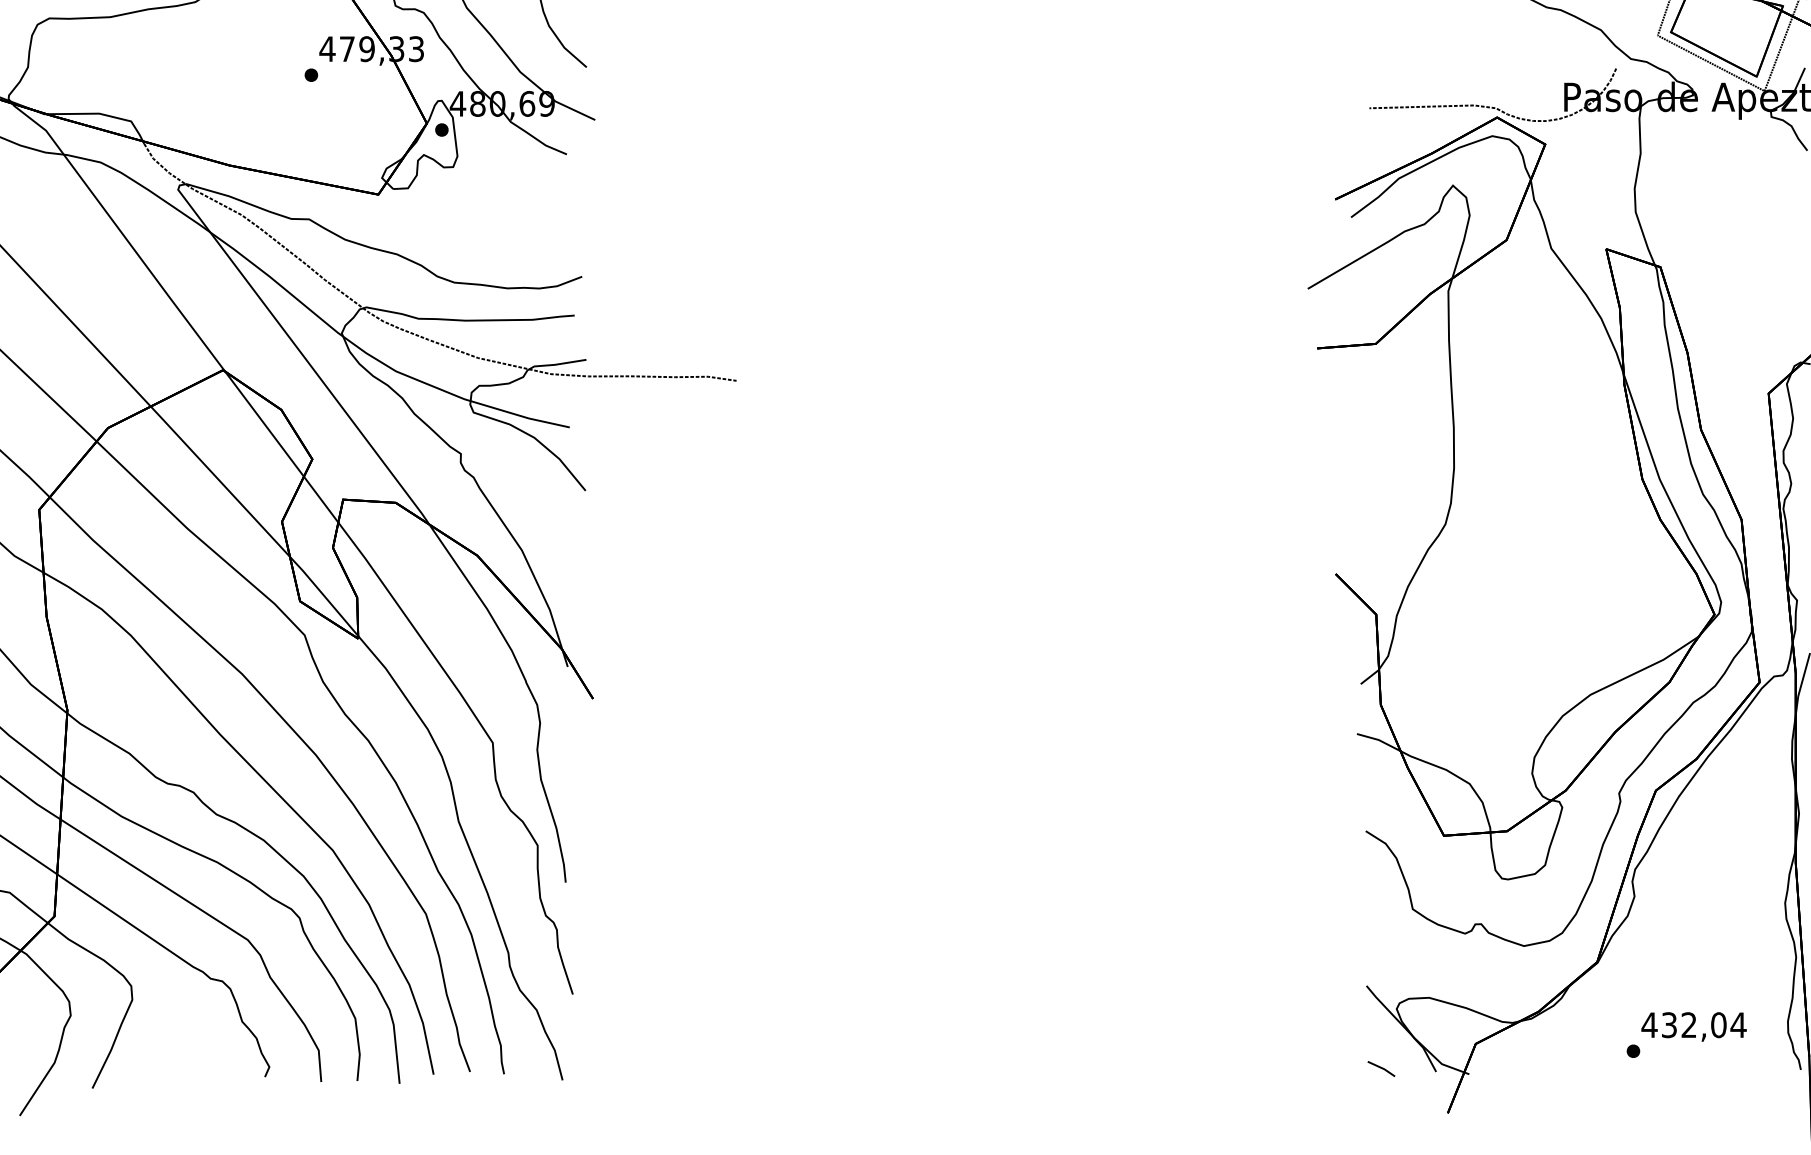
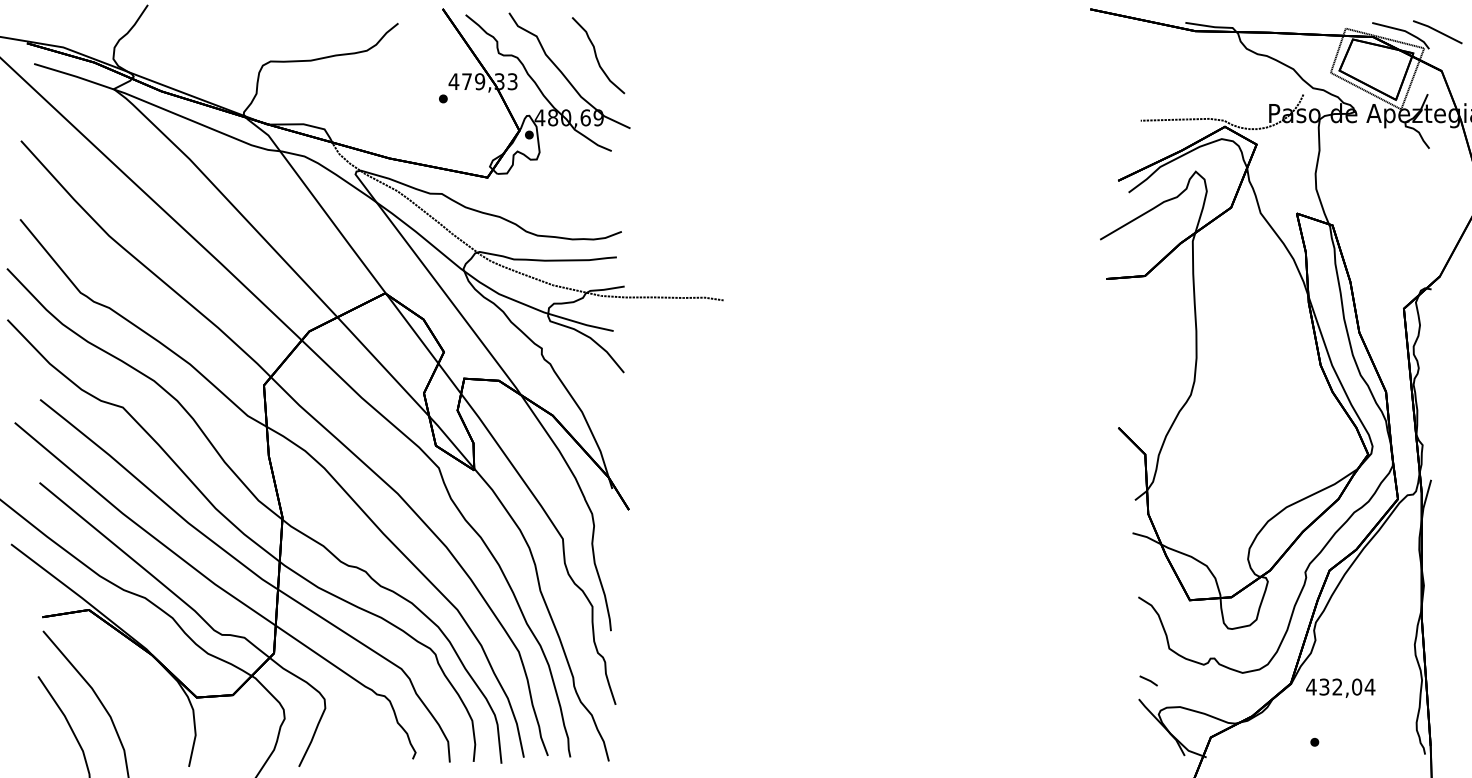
text: (1693, 1025) -> (1340, 687), moved
line: (1381, 1068) -> (1148, 680), moved

